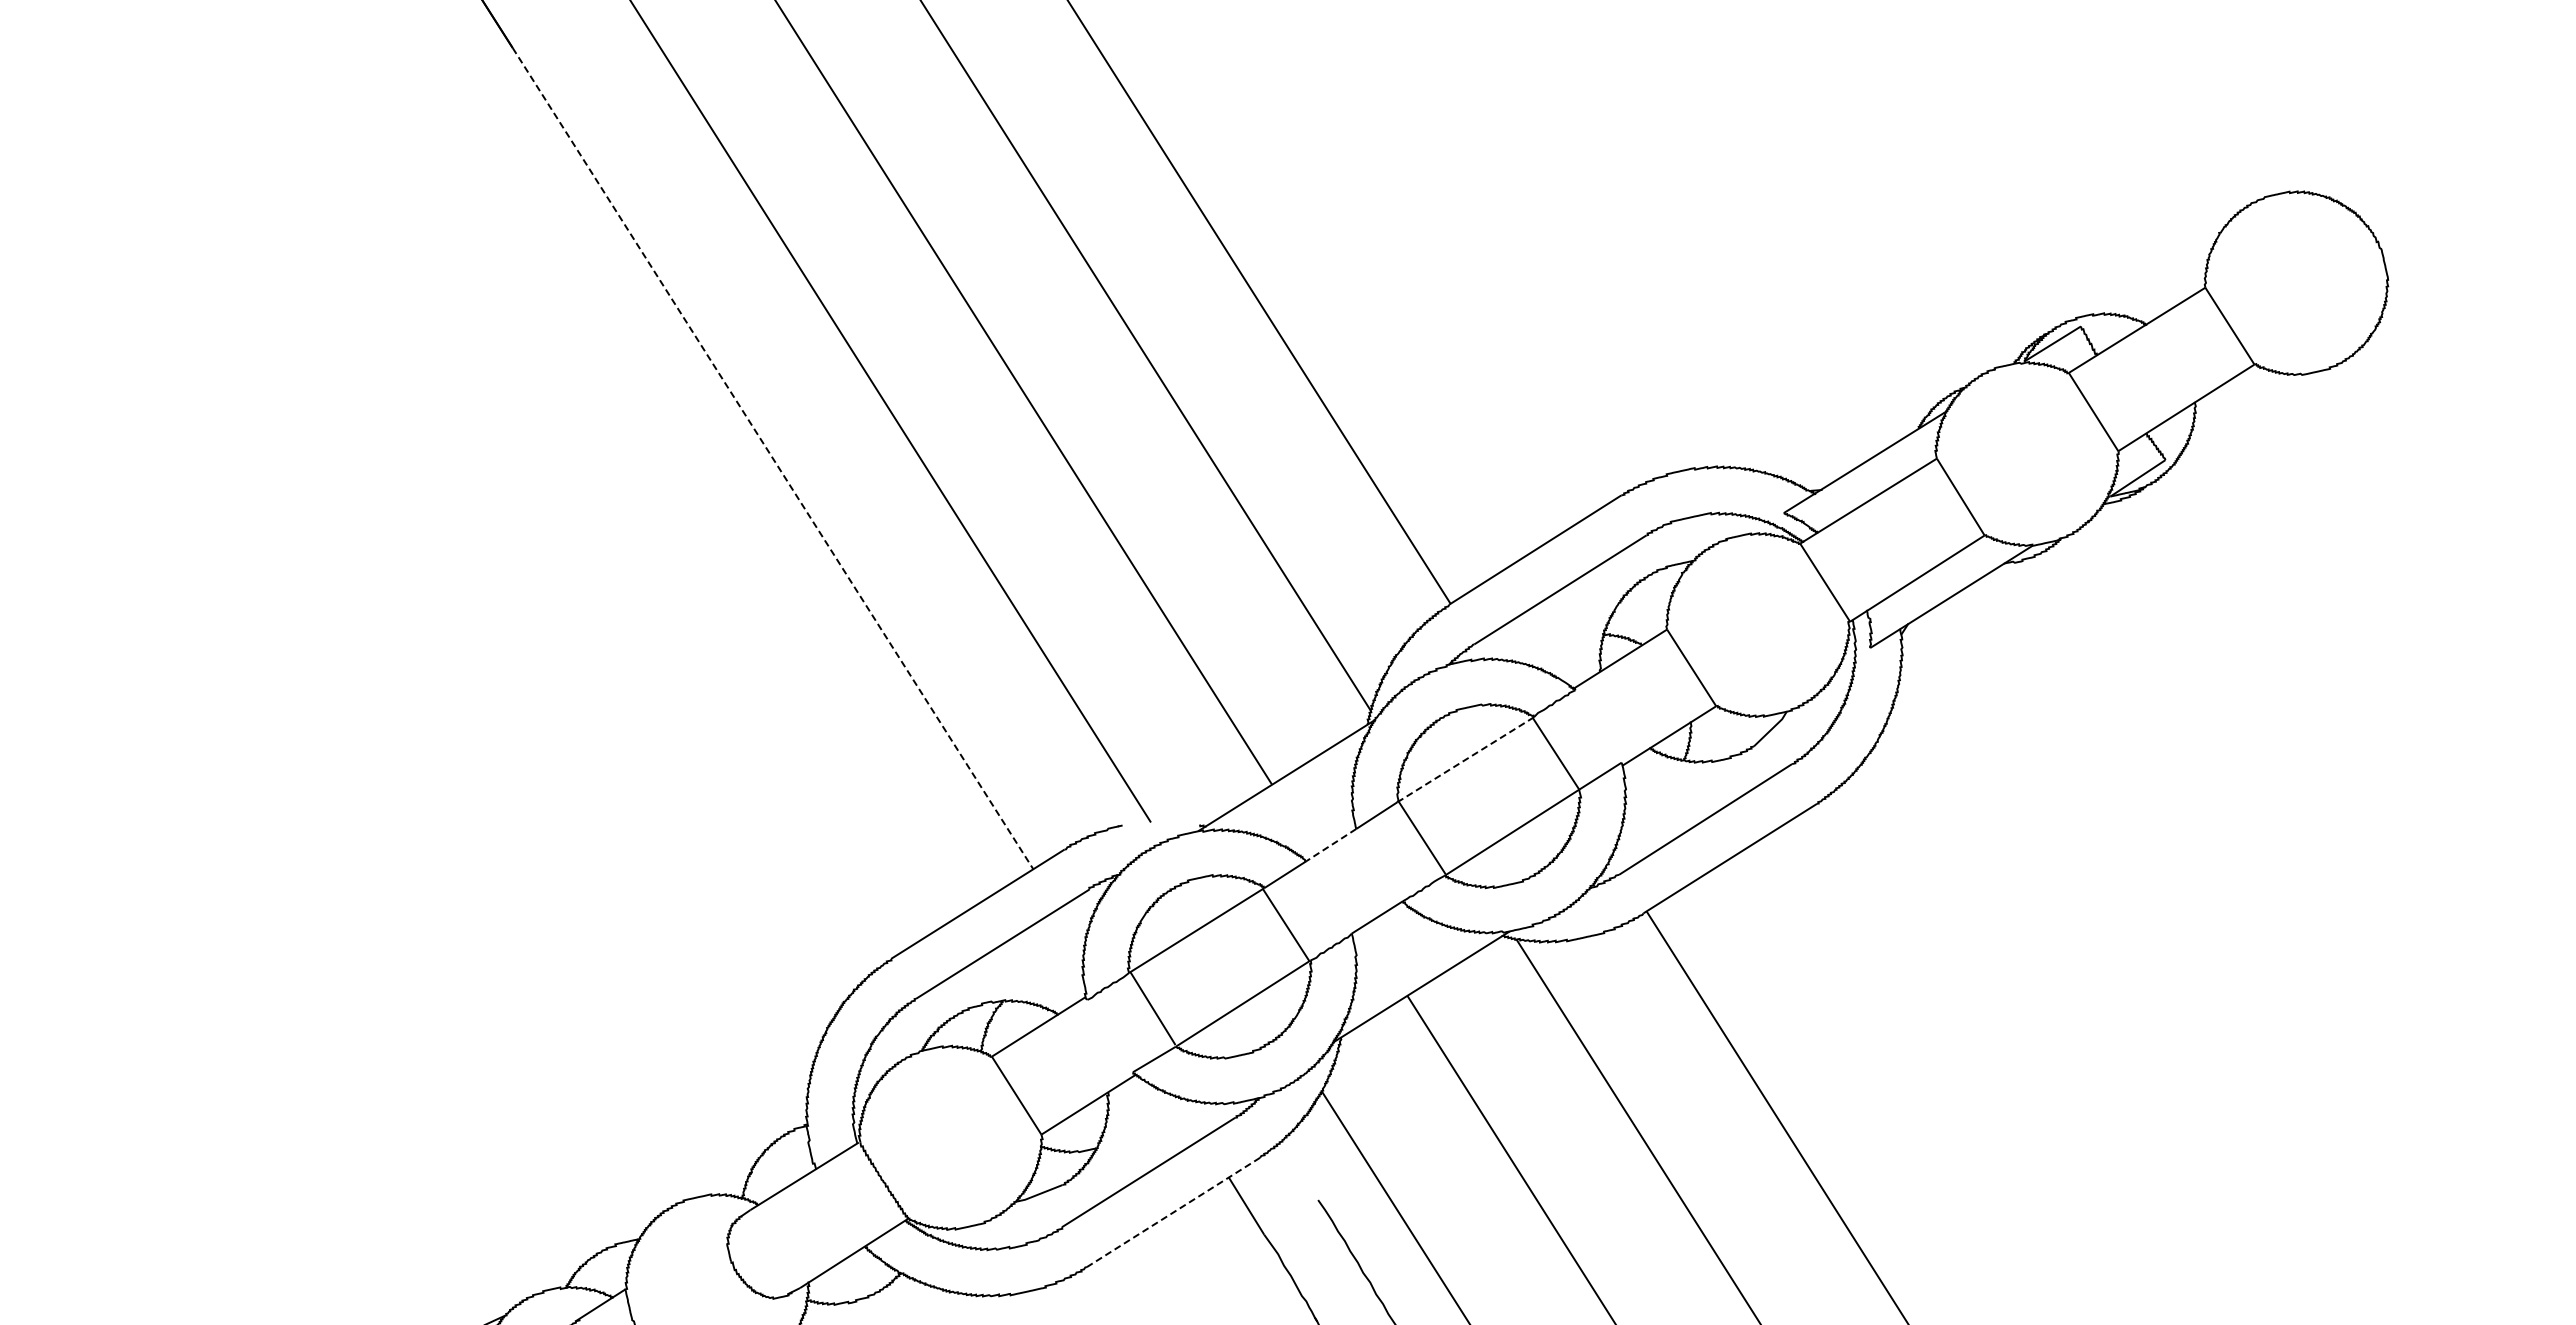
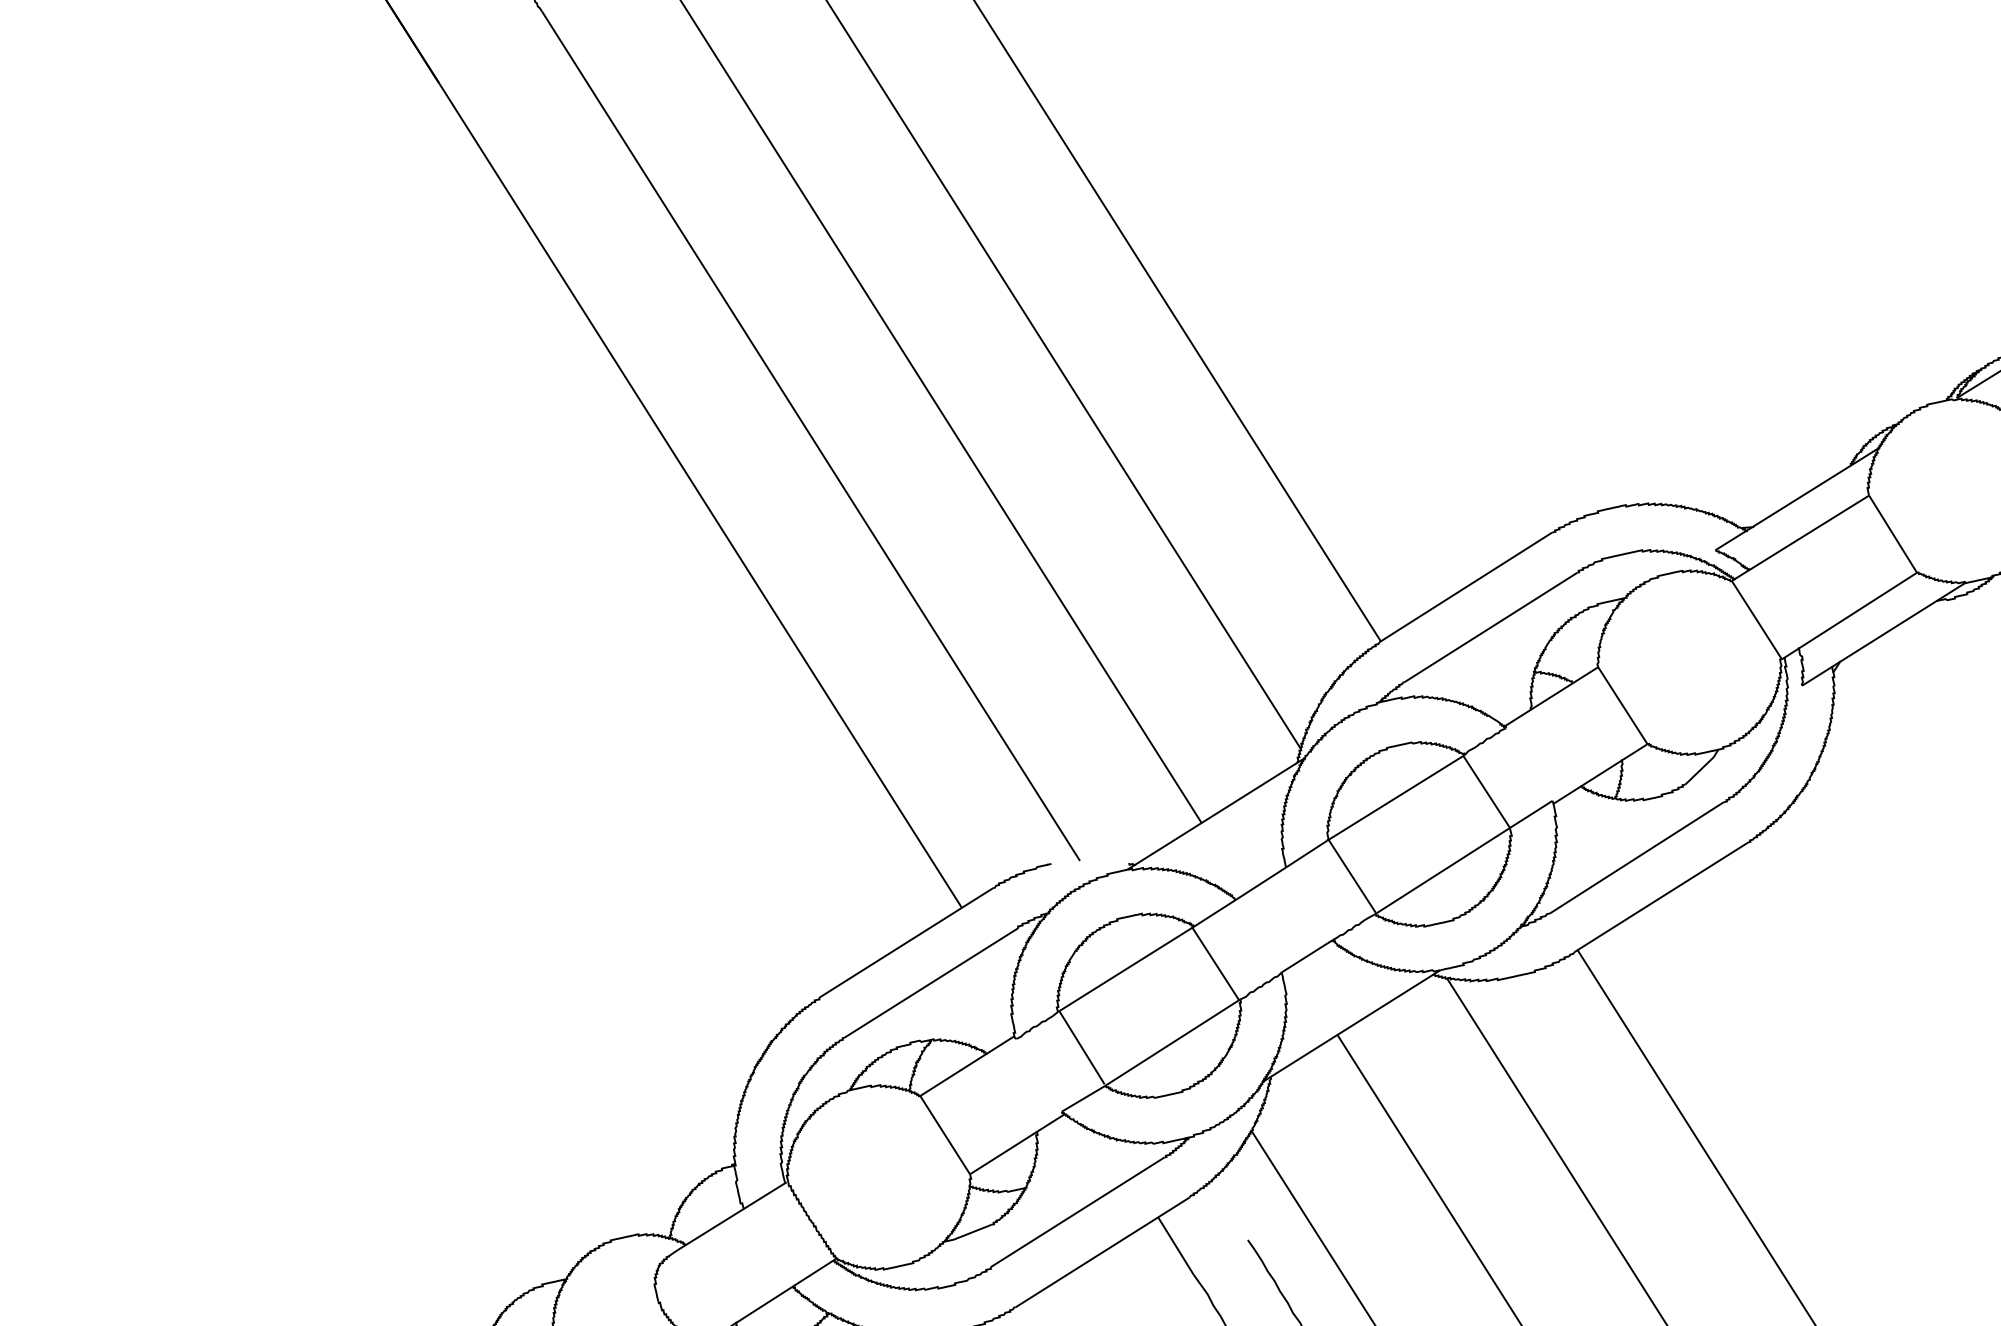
line: (773, 459) -> (701, 496), dashed -> solid
line: (1465, 759) -> (1395, 797), dashed -> solid
line: (1331, 845) -> (1261, 884), dashed -> solid
line: (1173, 1212) -> (1102, 1252), dashed -> solid

